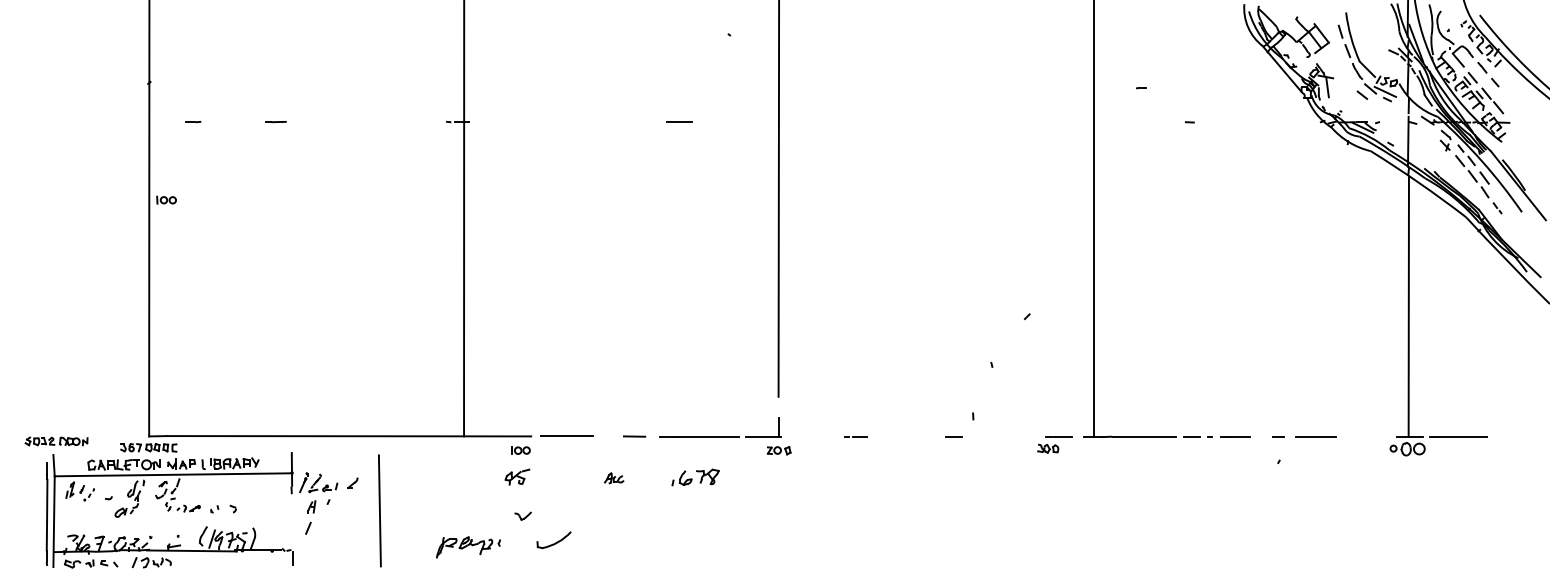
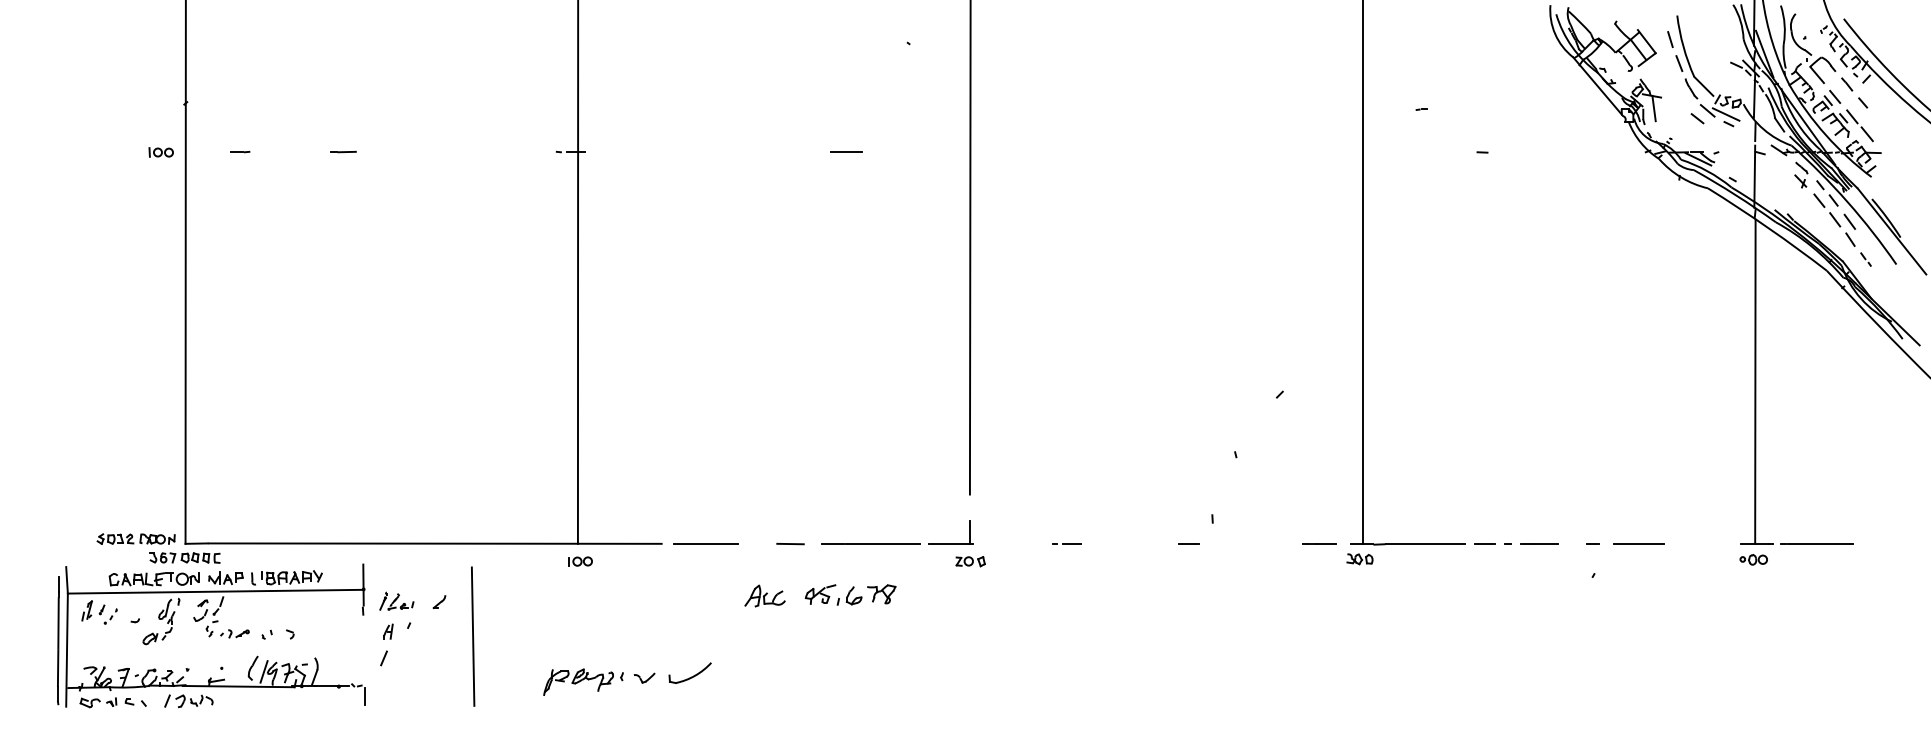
part: (165, 200) -> (160, 152), moved
part: (56, 440) -> (135, 538), moved
part: (1047, 448) -> (1359, 559), moved
part: (1407, 448) -> (1753, 559), size x0.62
part: (520, 450) -> (580, 561), moved
part: (517, 477) -> (820, 594), moved
part: (613, 477) -> (764, 595), size x1.67
part: (318, 481) -> (396, 600), size x0.71
part: (523, 515) -> (644, 677), moved

